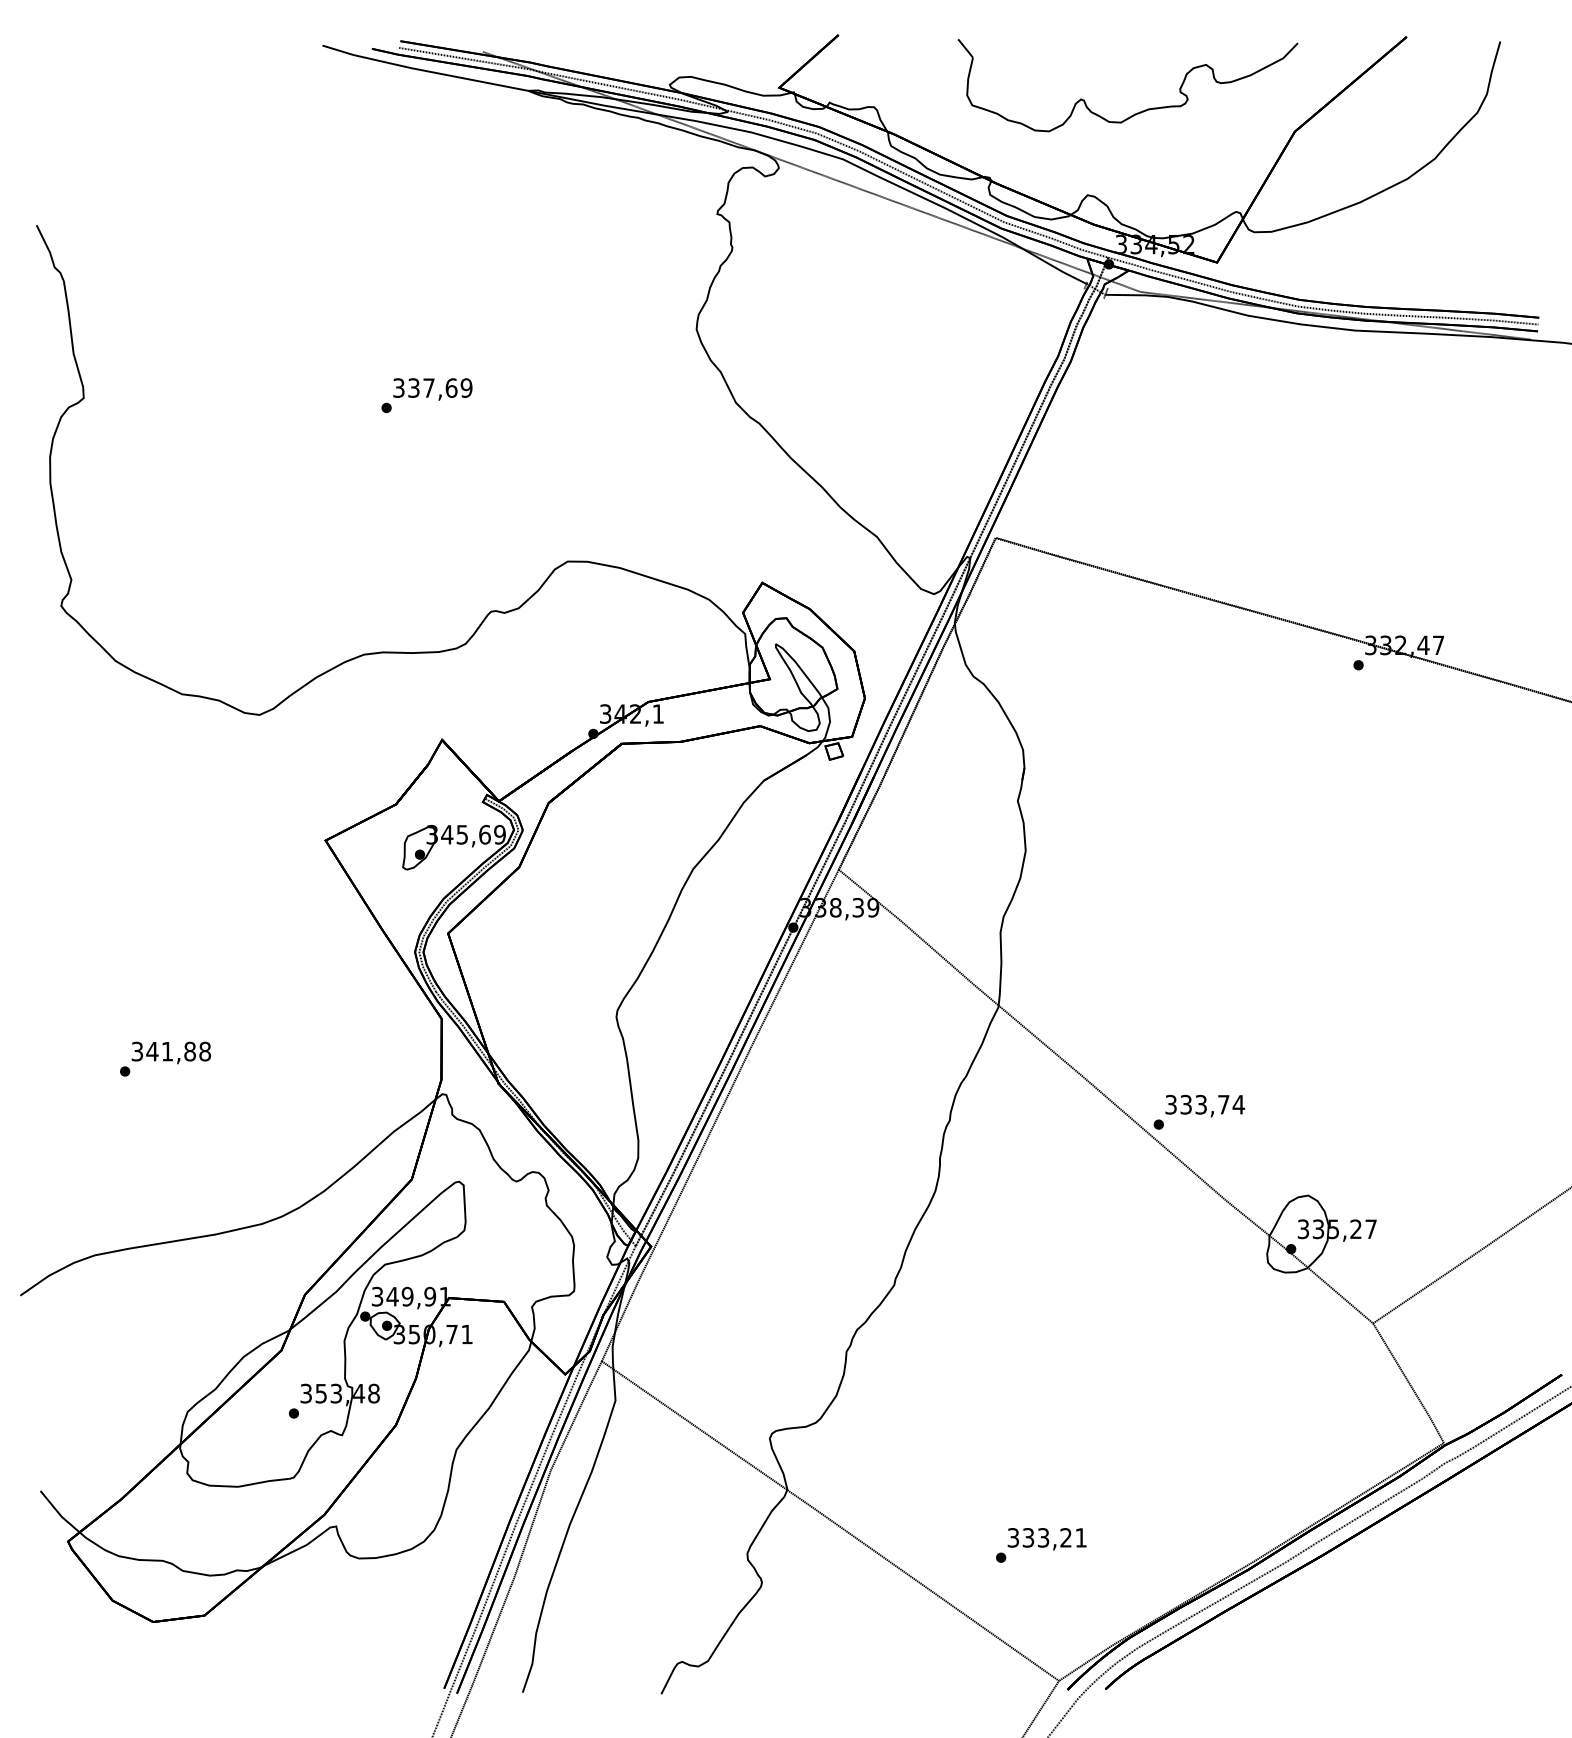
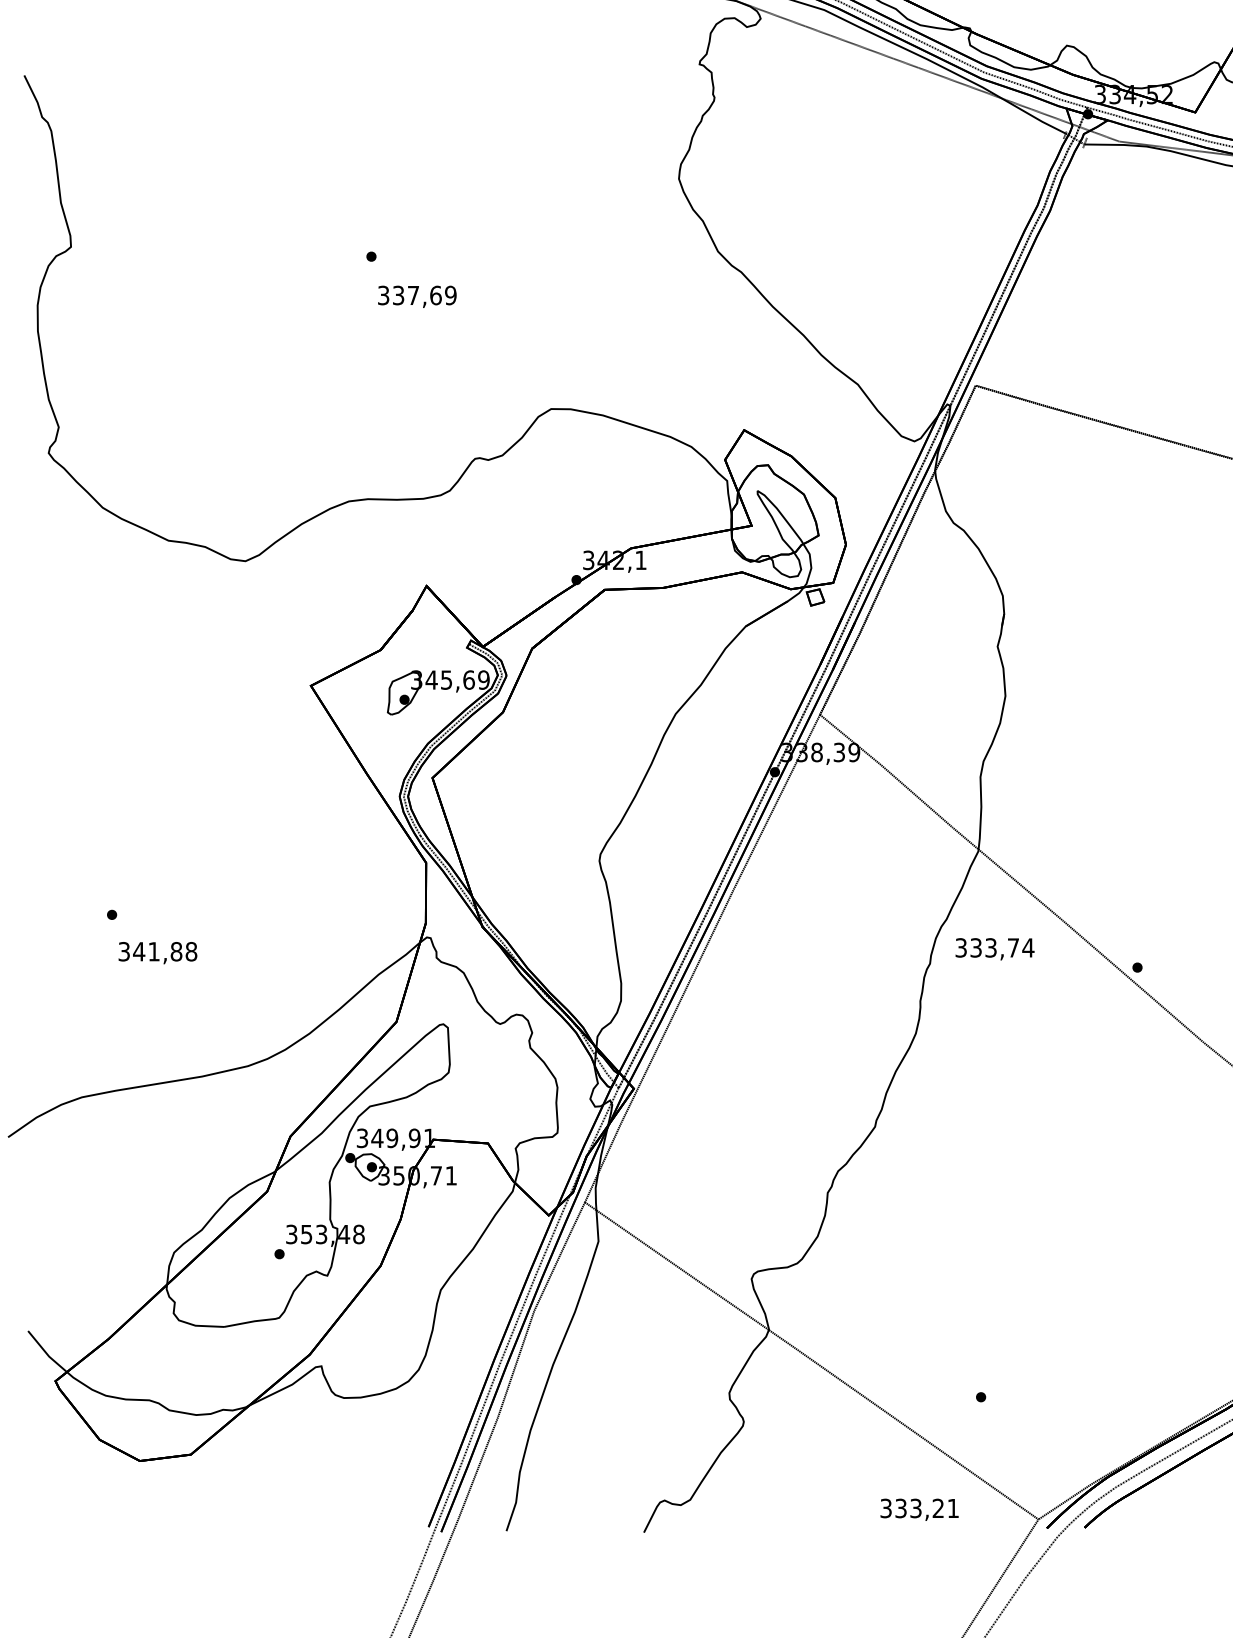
text: (432, 389) -> (416, 296), moved
text: (170, 1052) -> (157, 952), moved
text: (1205, 1105) -> (995, 948), moved
text: (1046, 1539) -> (918, 1510), moved

